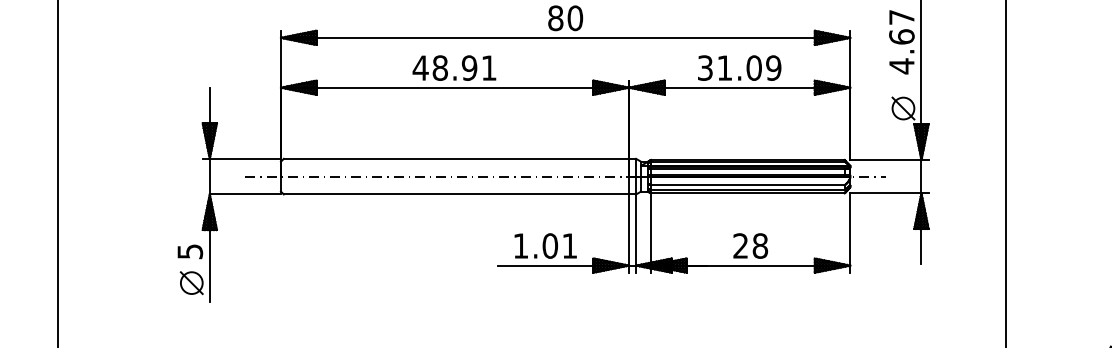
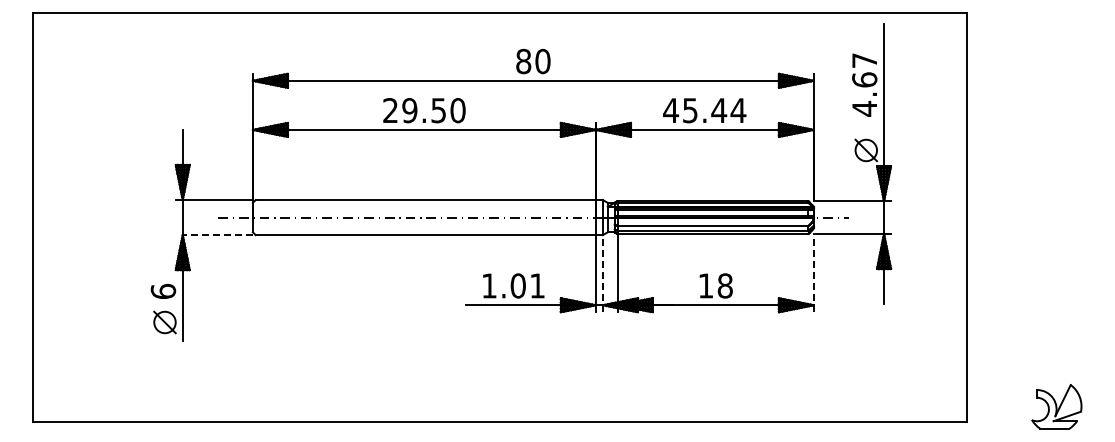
text: (454, 67) -> (423, 110), 48.91 -> 29.50
text: (739, 67) -> (704, 110), 31.09 -> 45.44
line: (245, 194) -> (217, 235), solid -> dashed
line: (849, 232) -> (813, 272), solid -> dashed
line: (635, 233) -> (602, 273), solid -> dashed
text: (740, 245) -> (705, 285), 28 -> 18
text: (190, 250) -> (163, 290), 5 -> 6

